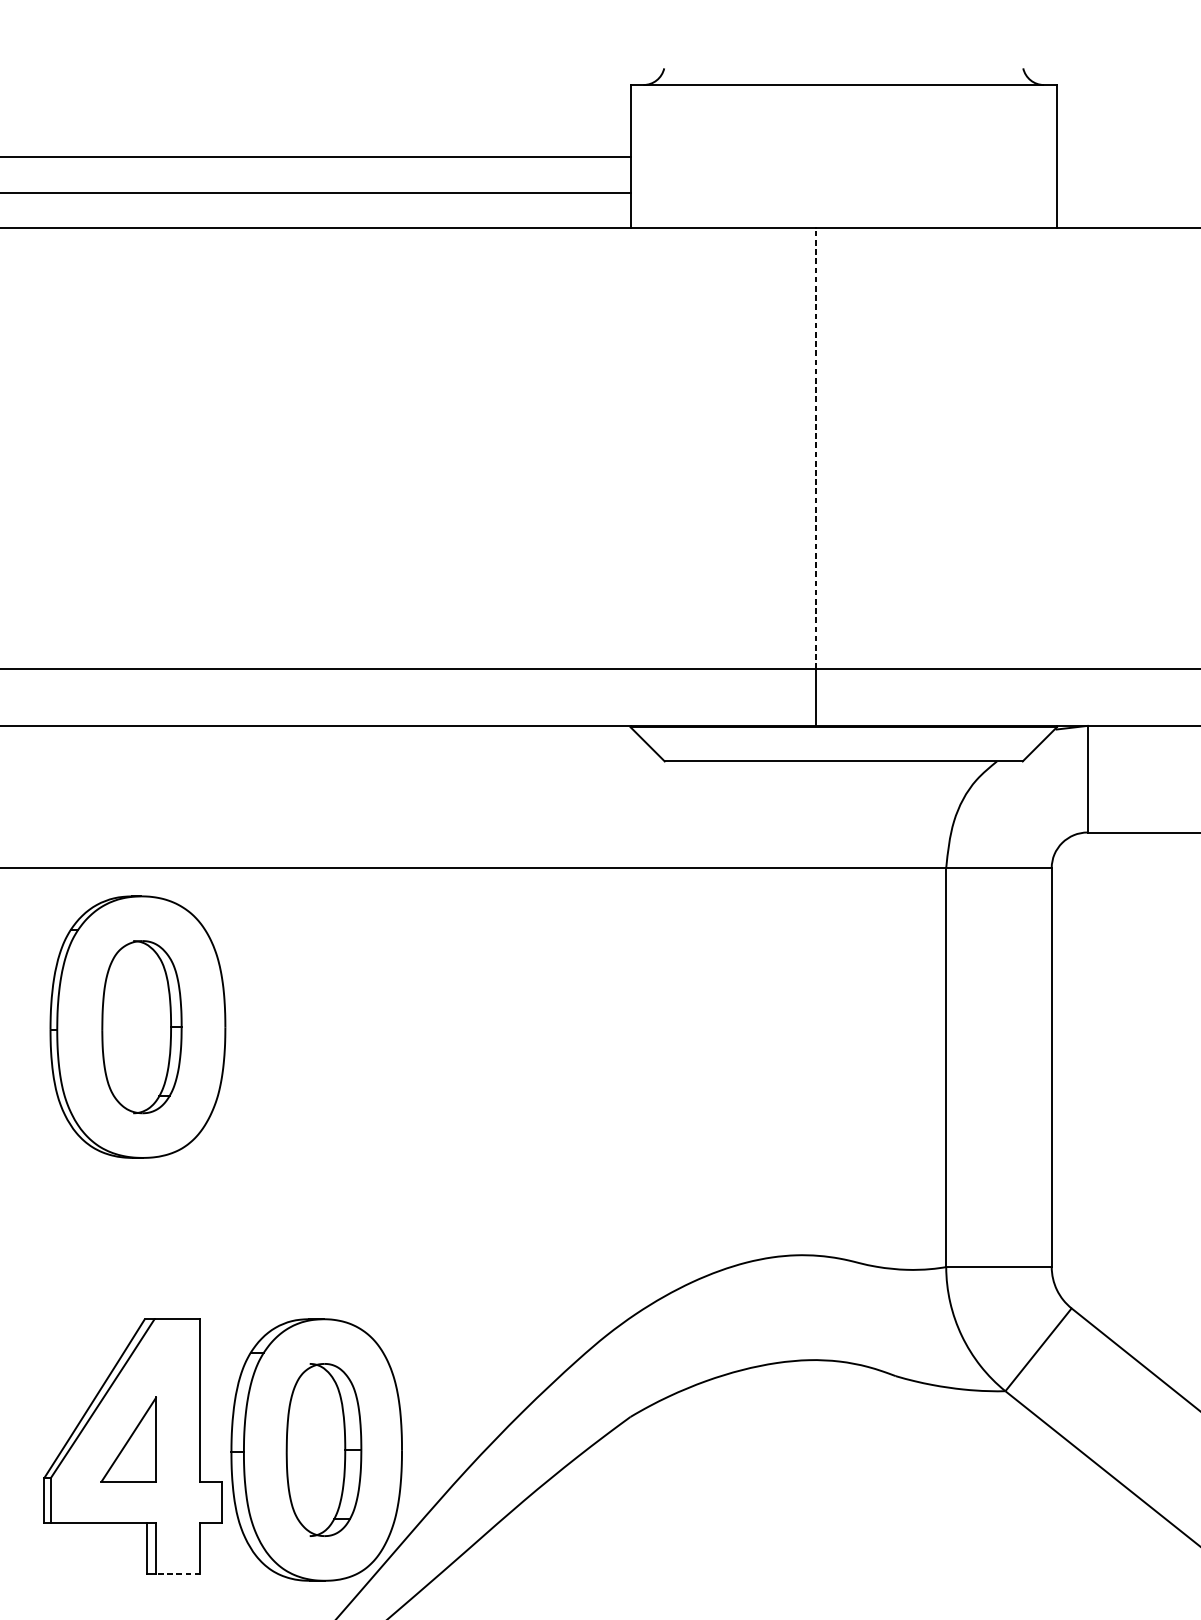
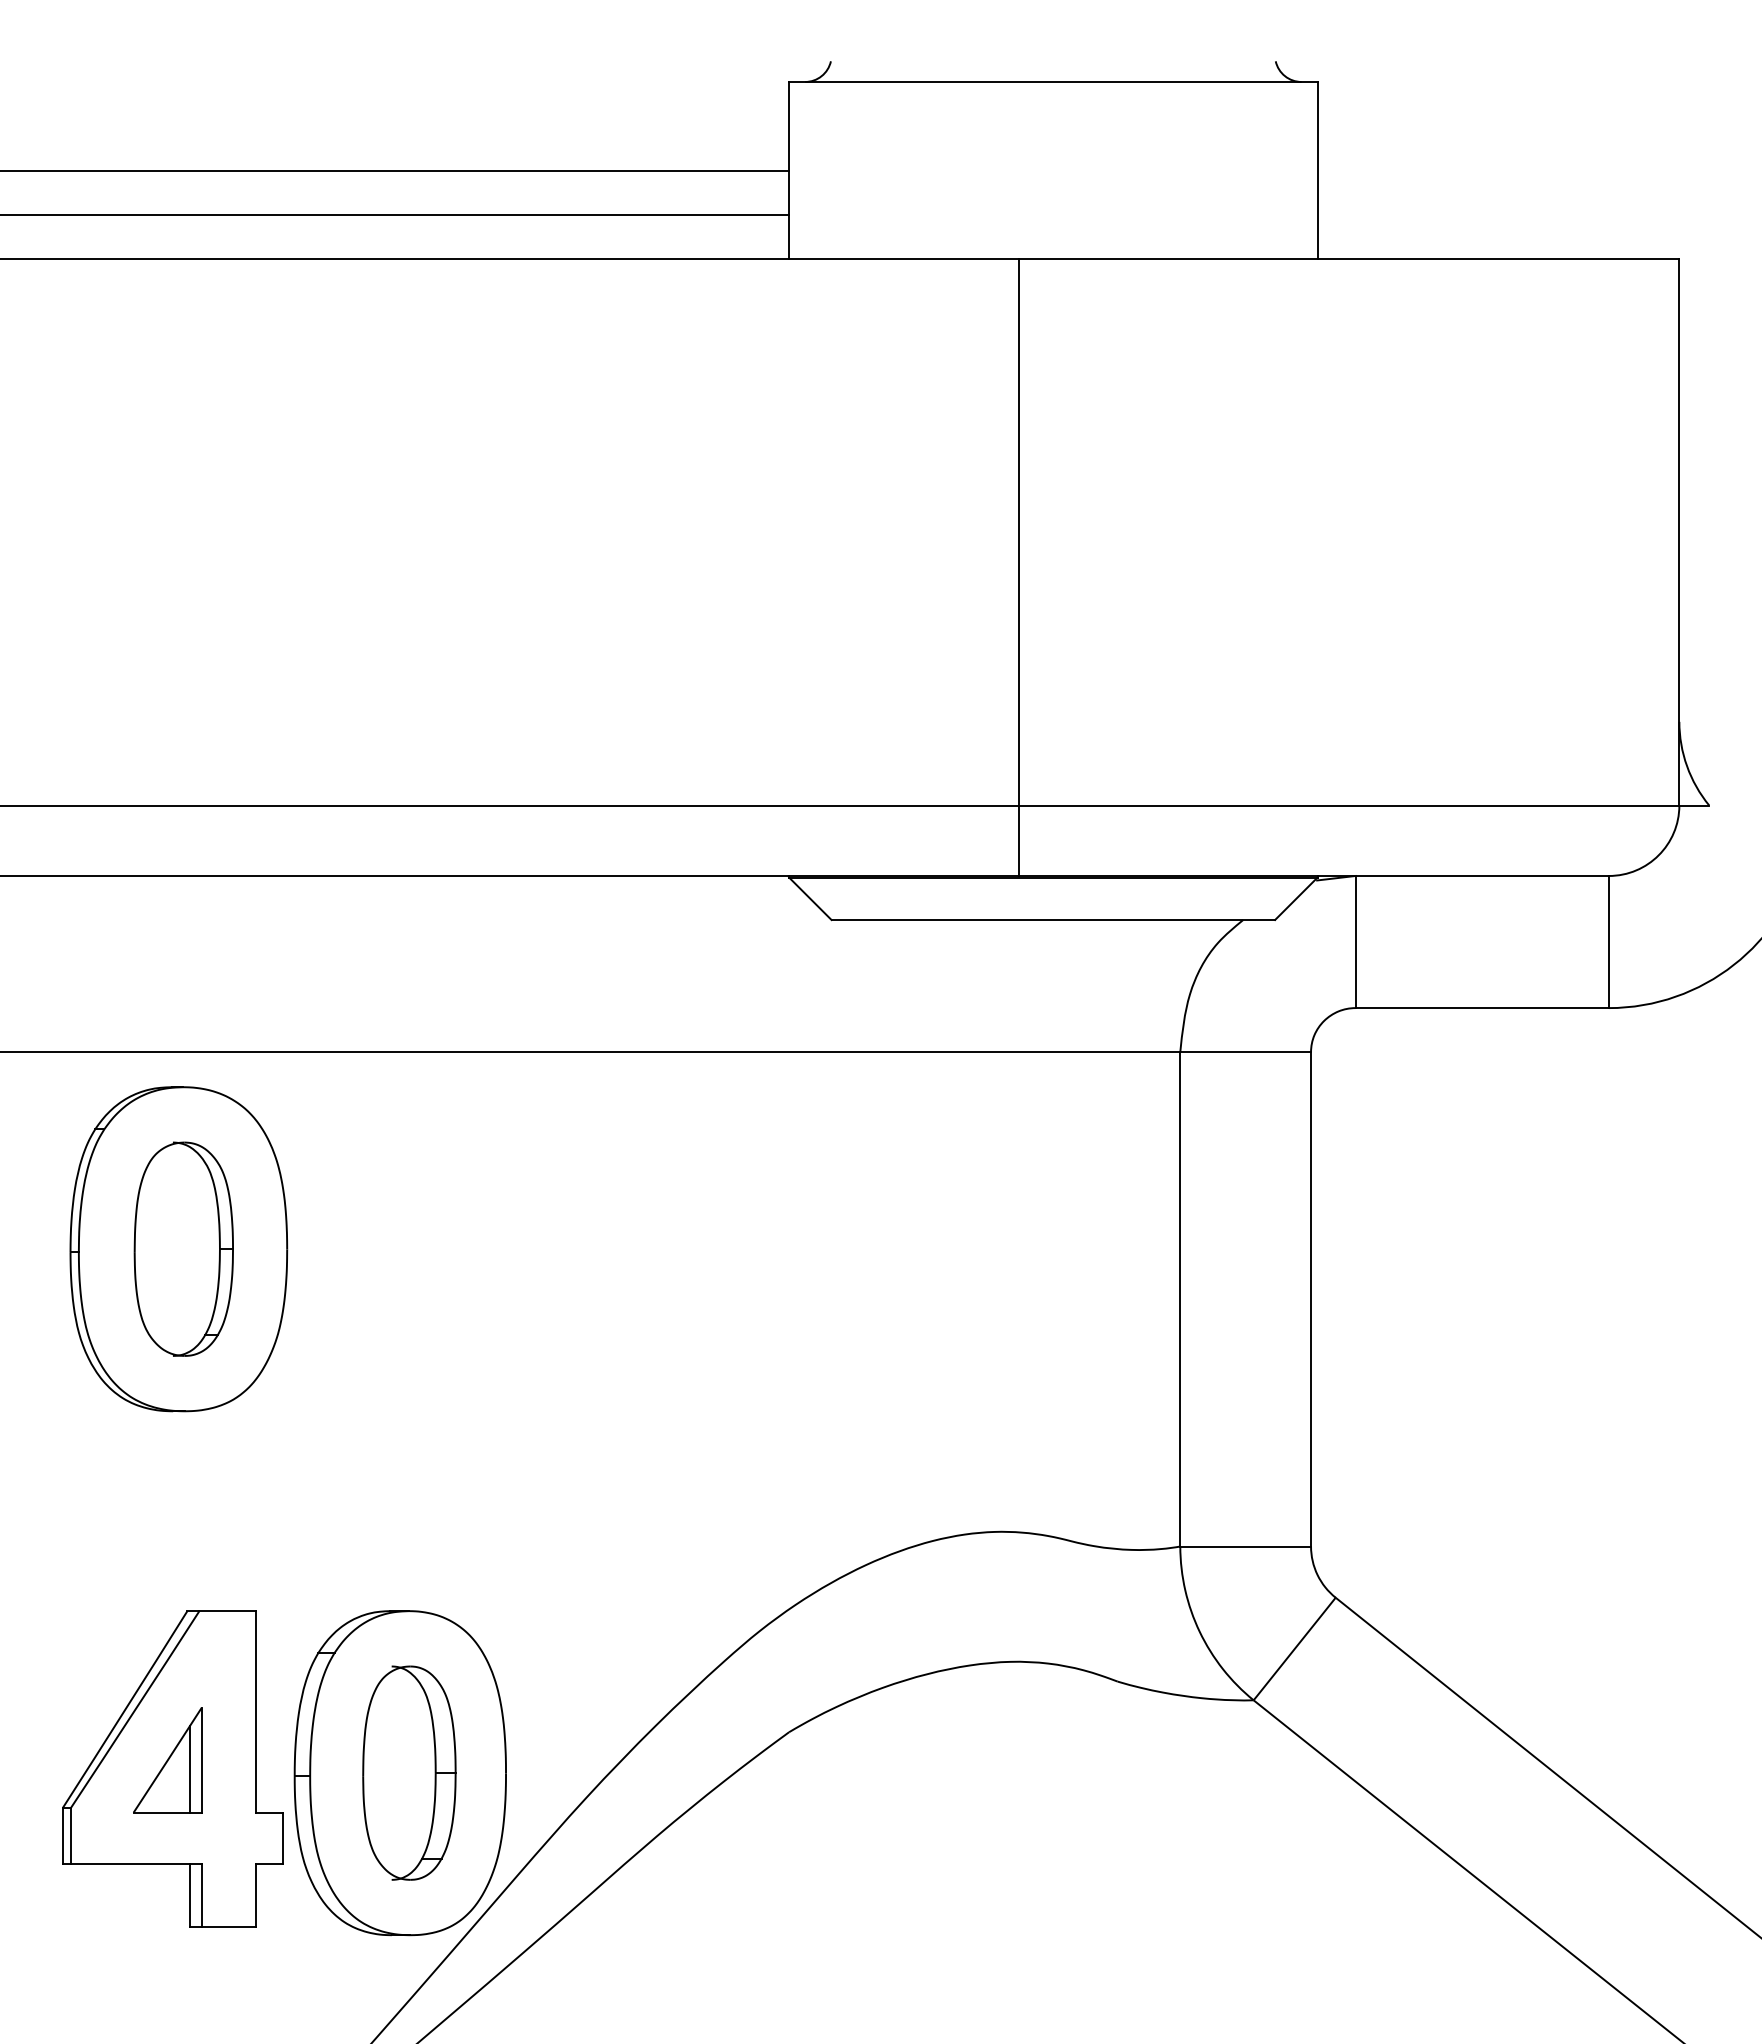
line: (815, 447) -> (1018, 531), dashed -> solid
line: (146, 1447) -> (189, 1769), added
line: (178, 1574) -> (228, 1927), dashed -> solid

